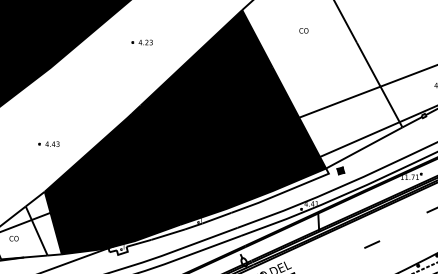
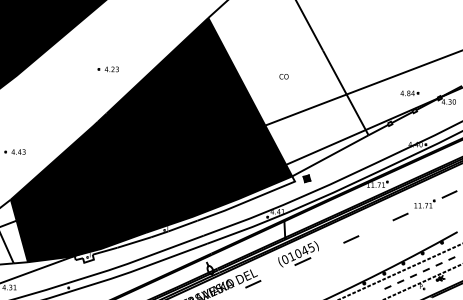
text: (303, 30) -> (283, 76), moved
part: (141, 42) -> (107, 69), moved
line: (372, 244) -> (351, 239), moved
part: (332, 246) -> (298, 254), added

